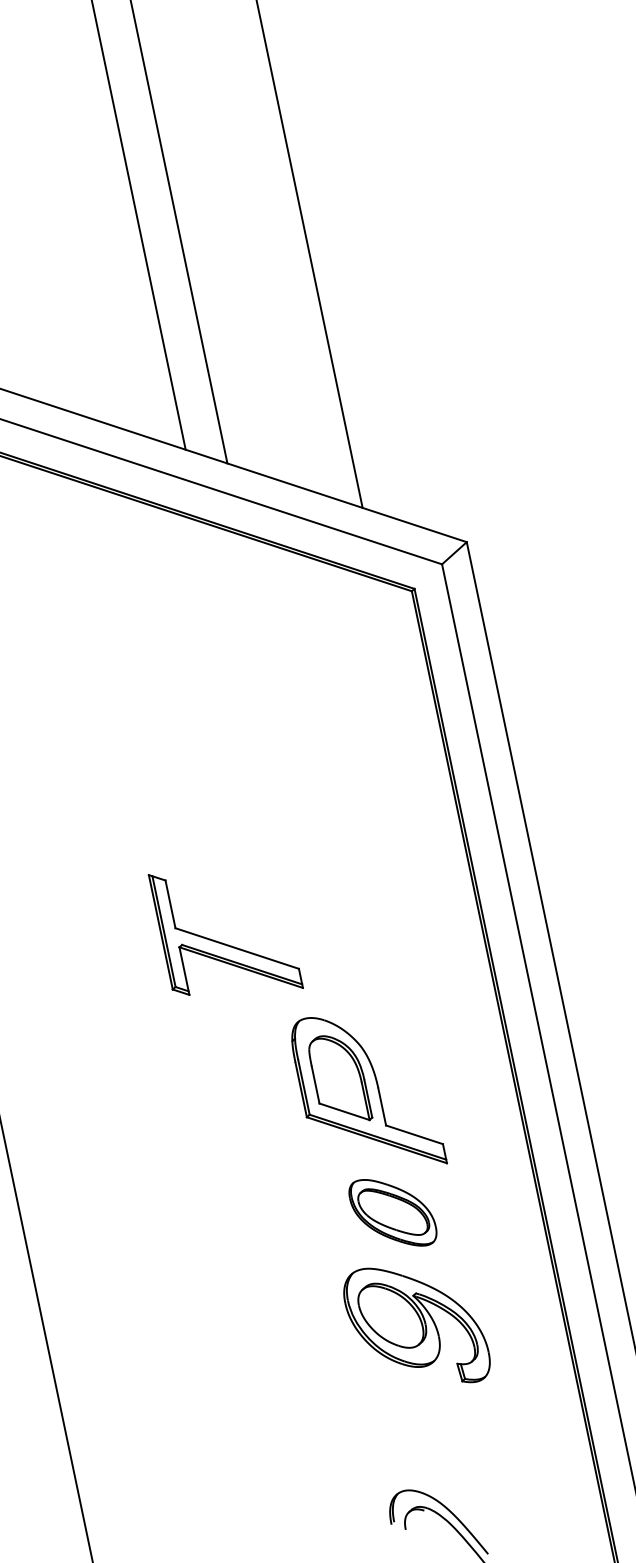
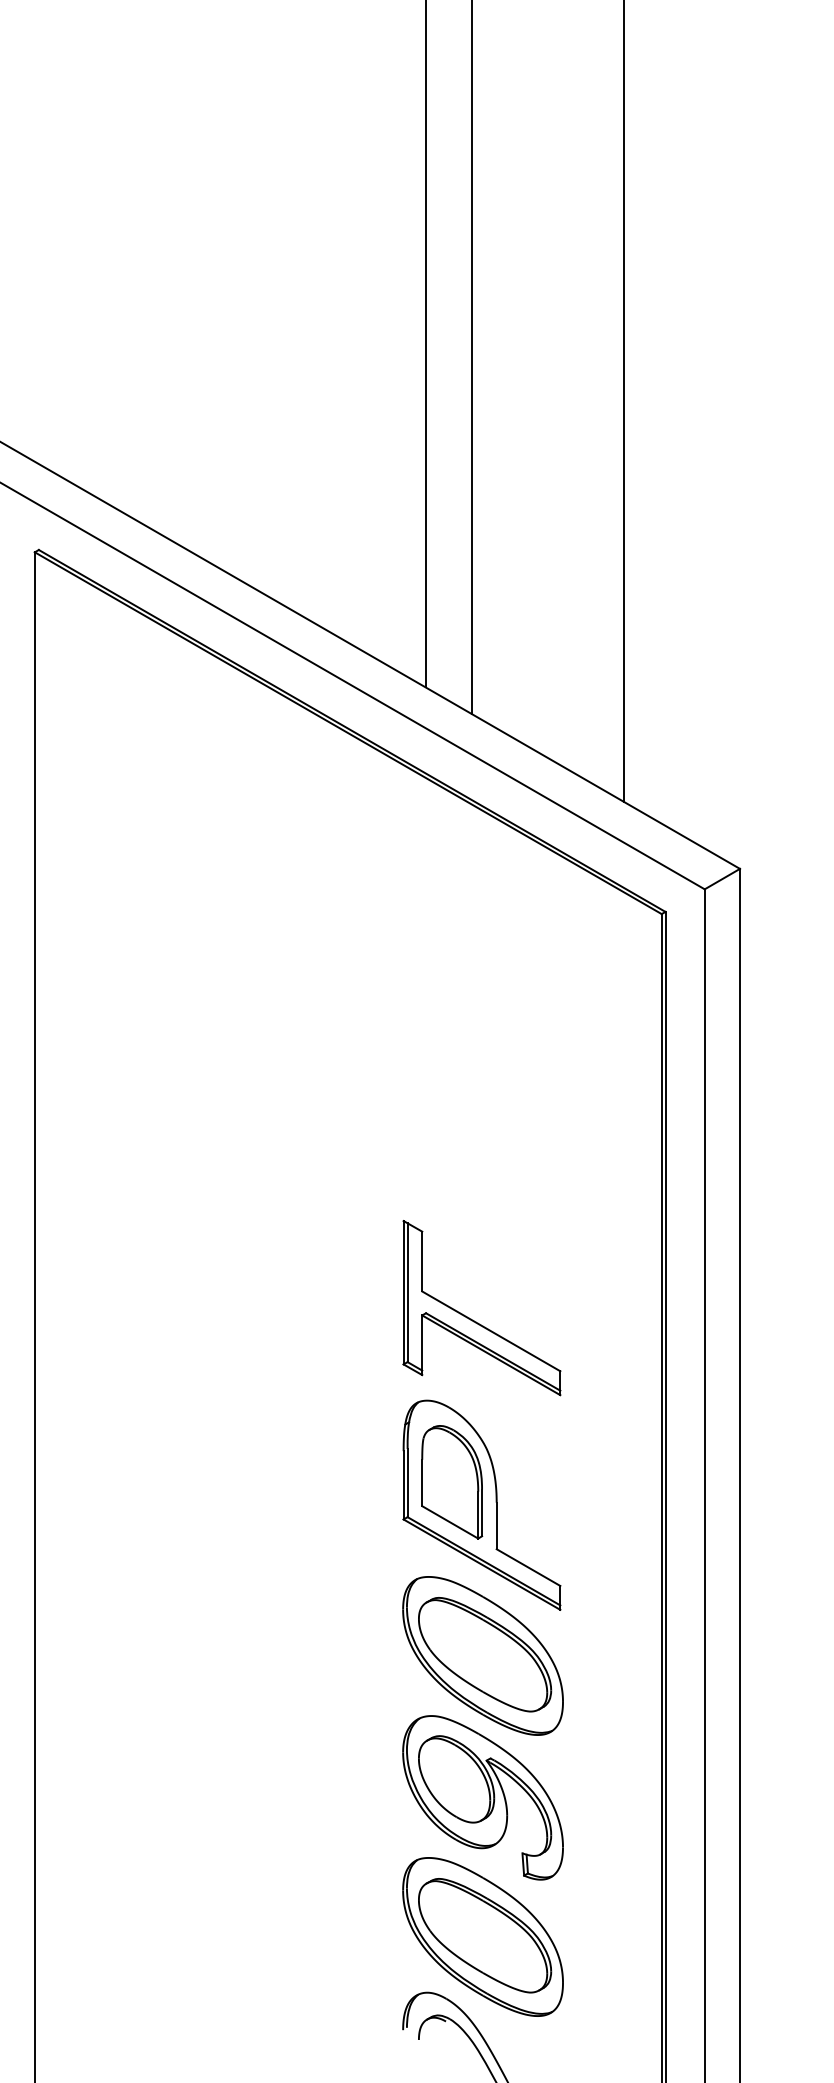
part: (222, 942) -> (474, 1320), moved
part: (392, 1212) -> (482, 1655), size x1.67
part: (439, 1436) -> (482, 1936), added

